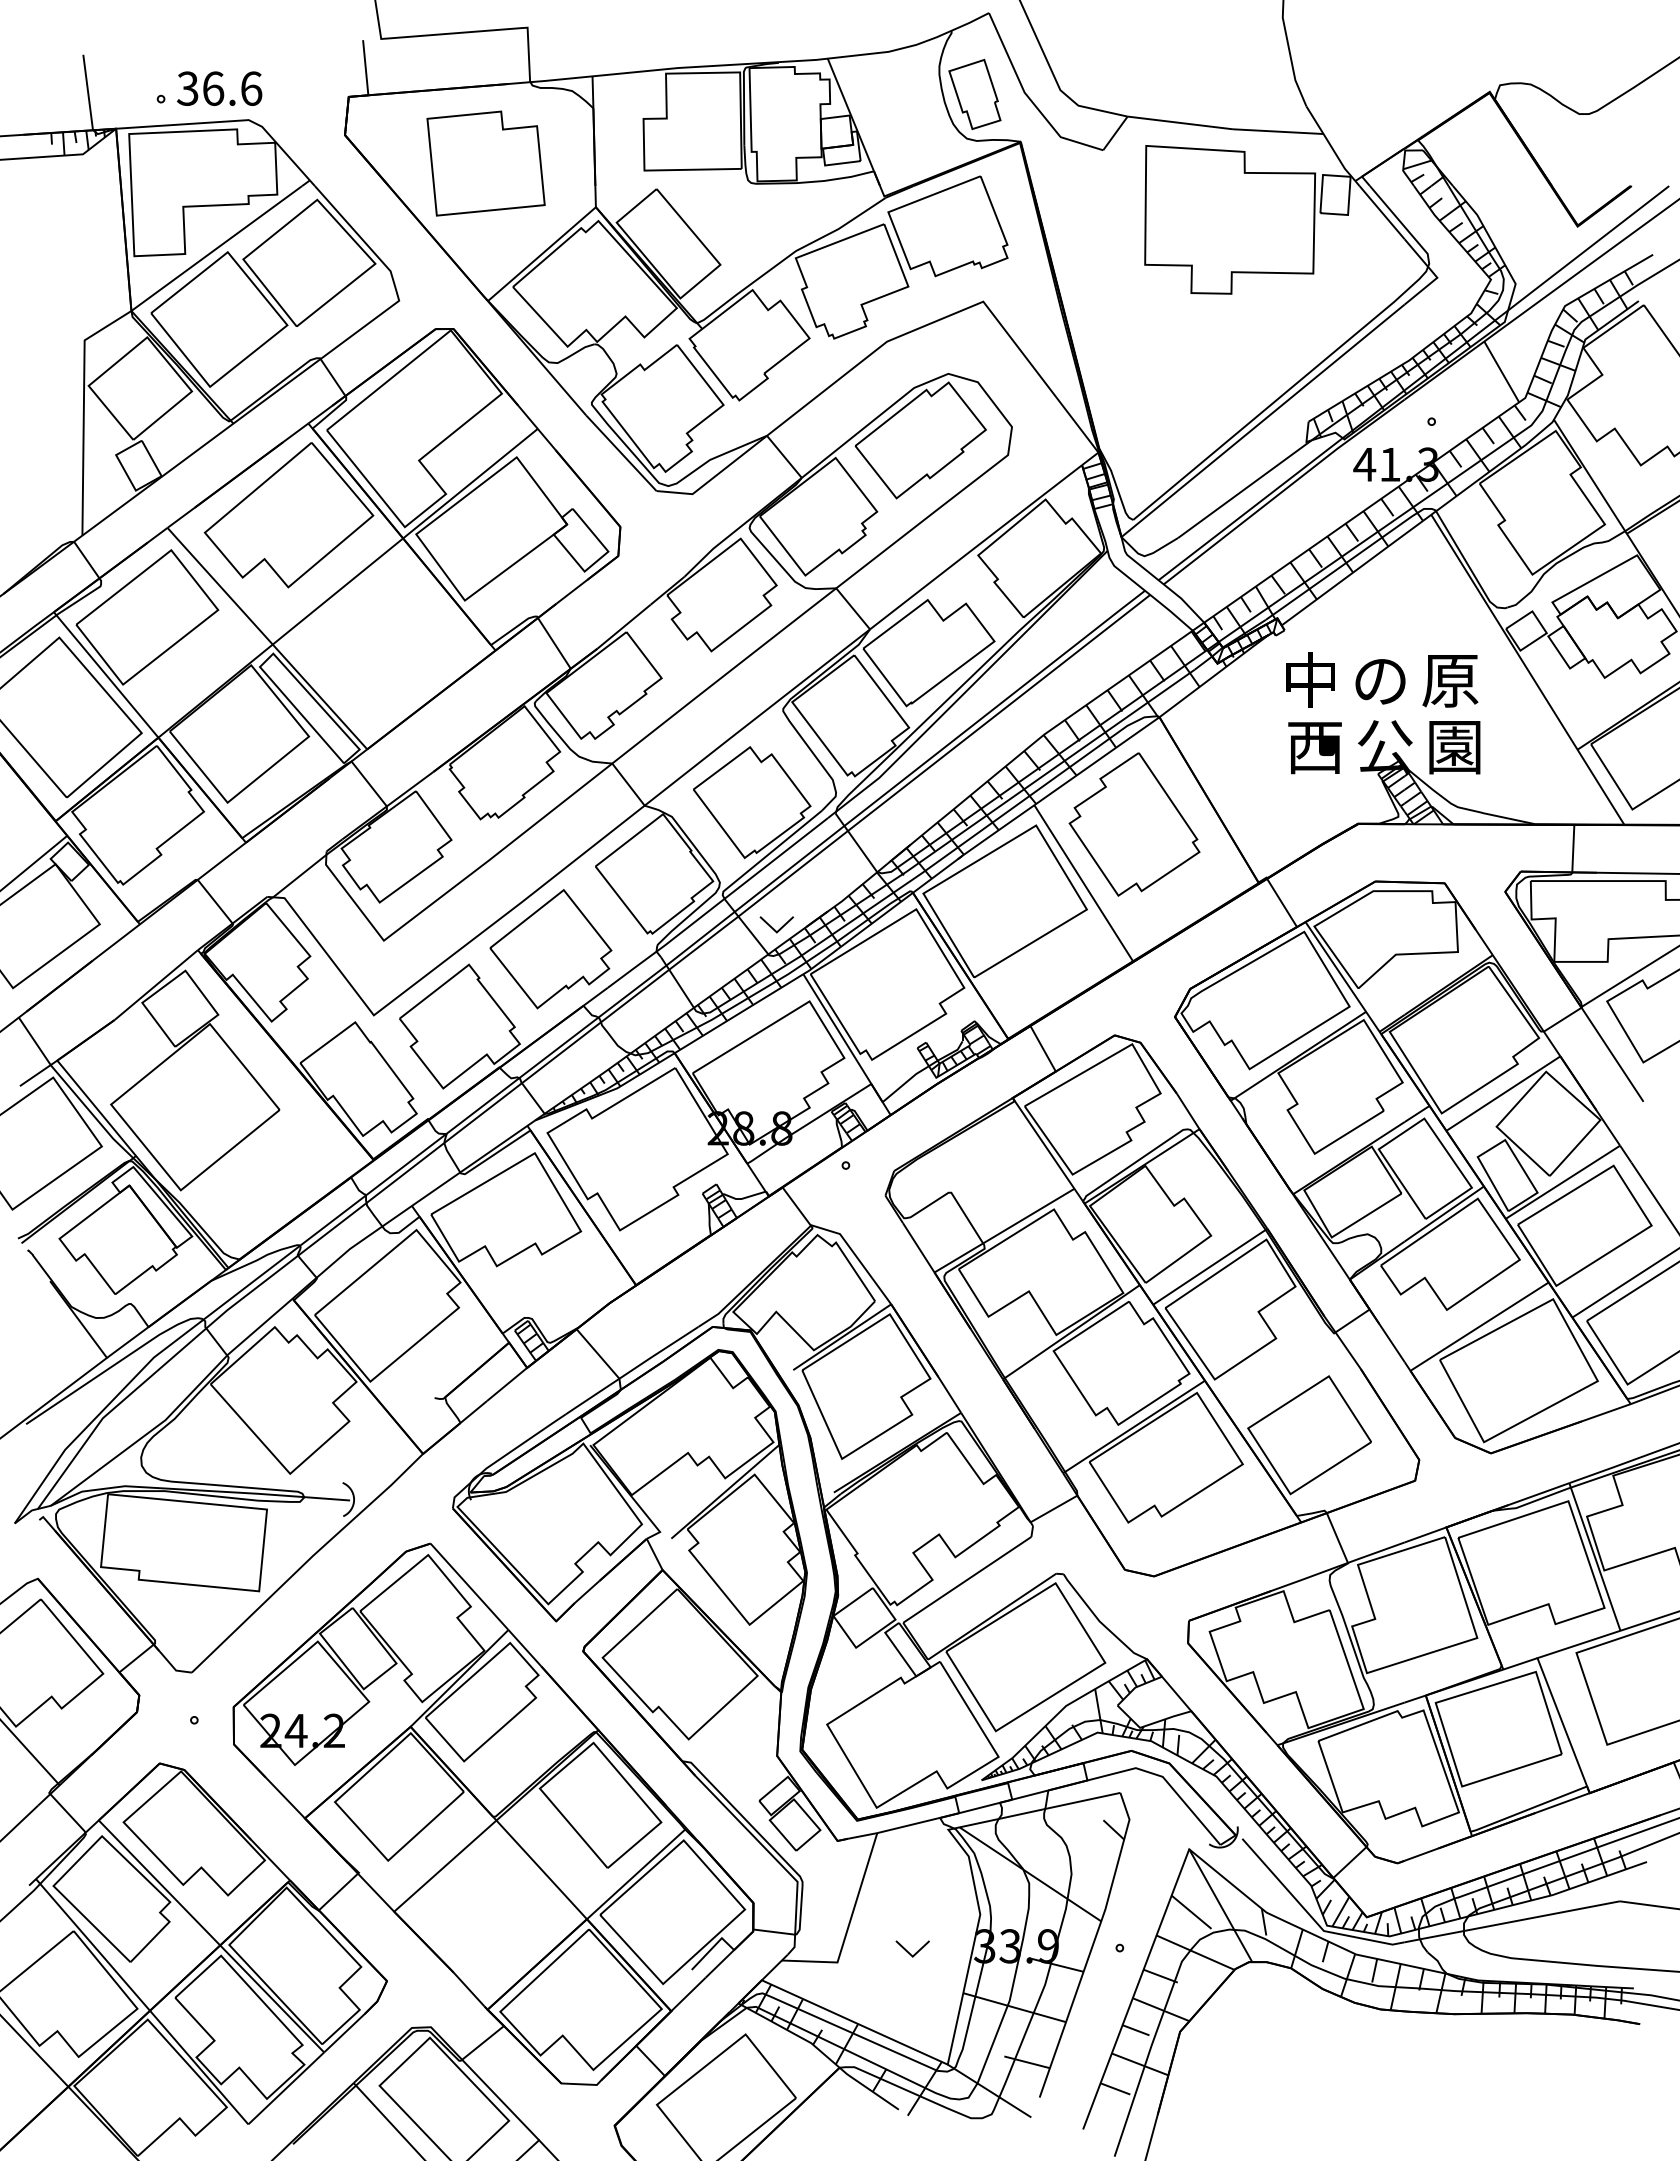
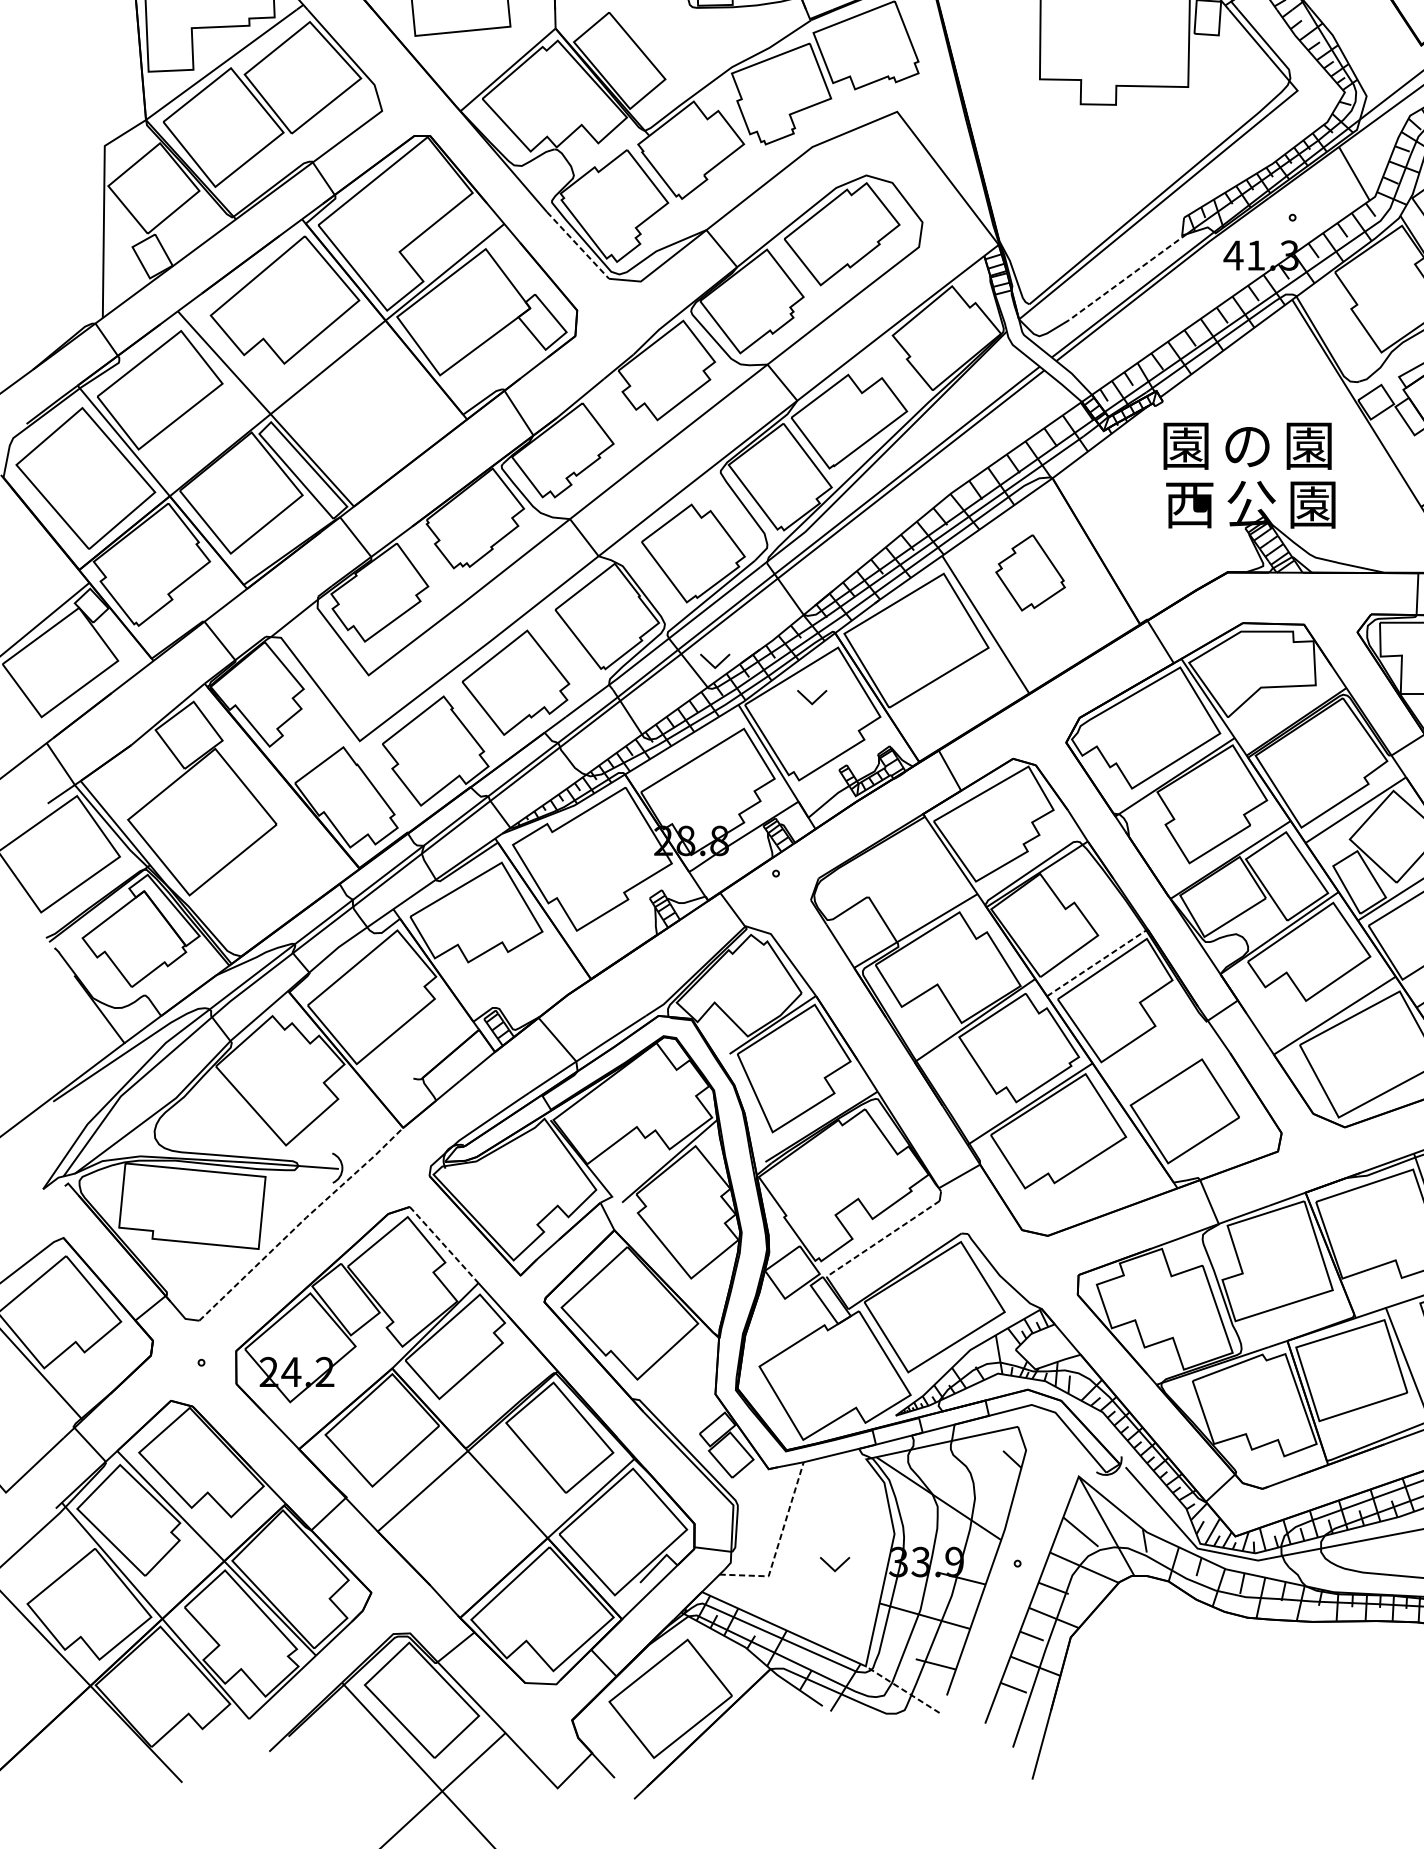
line: (621, 453) -> (578, 245), solid -> dashed
line: (1244, 489) -> (1127, 277), solid -> dashed
text: (1310, 679) -> (1185, 444), 中 -> 園
text: (1450, 680) -> (1309, 445), 原 -> 園
part: (1134, 824) -> (1030, 572), size x0.6
part: (886, 965) -> (811, 697), added
line: (1211, 1266) -> (1098, 962), solid -> dashed
line: (307, 1561) -> (301, 1222), solid -> dashed
line: (966, 1580) -> (882, 1239), solid -> dashed
line: (469, 1587) -> (444, 1245), solid -> dashed
line: (849, 1924) -> (779, 1542), solid -> dashed
line: (989, 2090) -> (902, 1689), solid -> dashed

